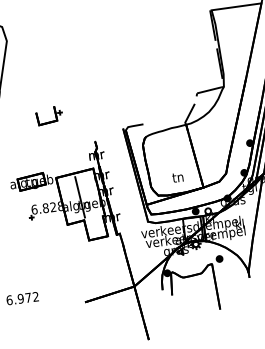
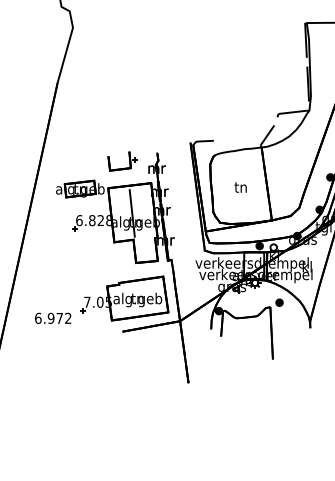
part: (51, 120) -> (124, 167), moved
text: (177, 177) -> (240, 187), moved
part: (82, 272) -> (124, 298), added

